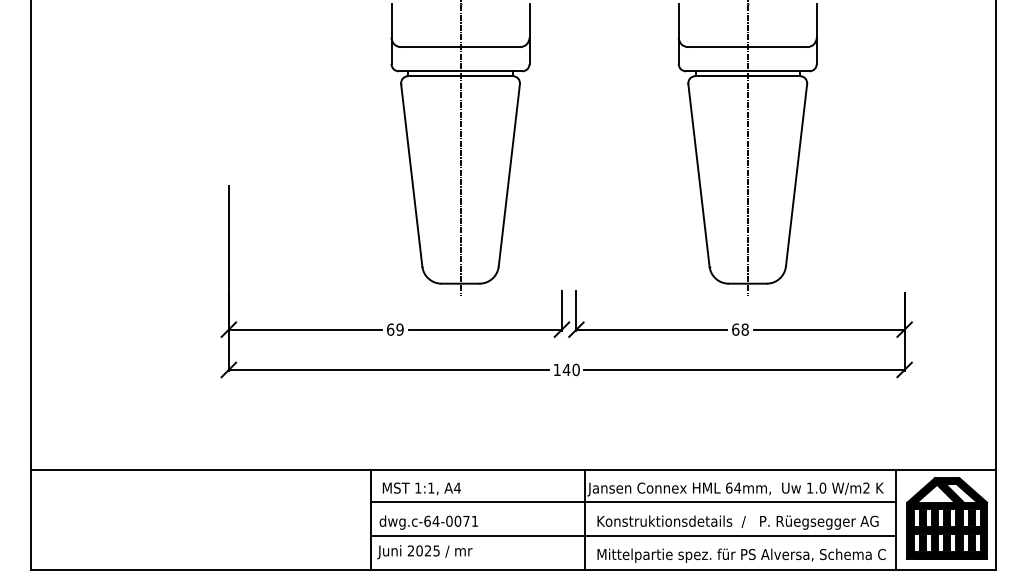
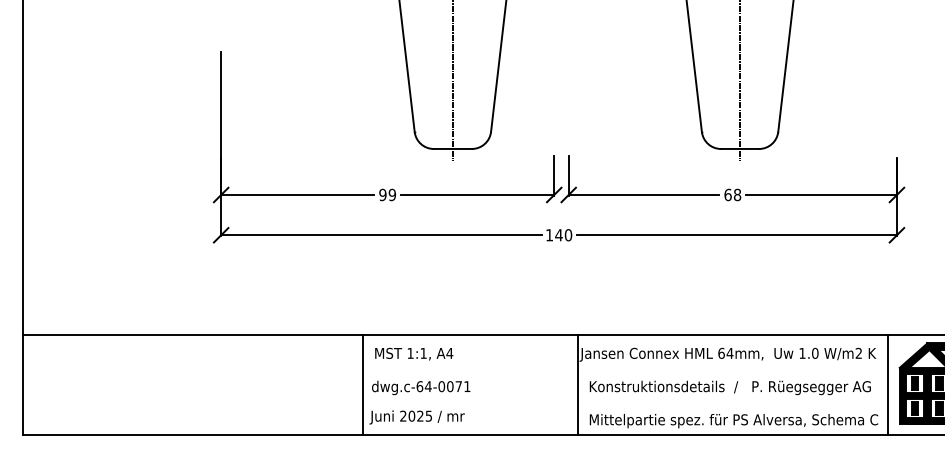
text: (390, 329) -> (382, 194), 69 -> 99
line: (633, 502) -> (625, 367), removed
line: (633, 535) -> (625, 400), removed

